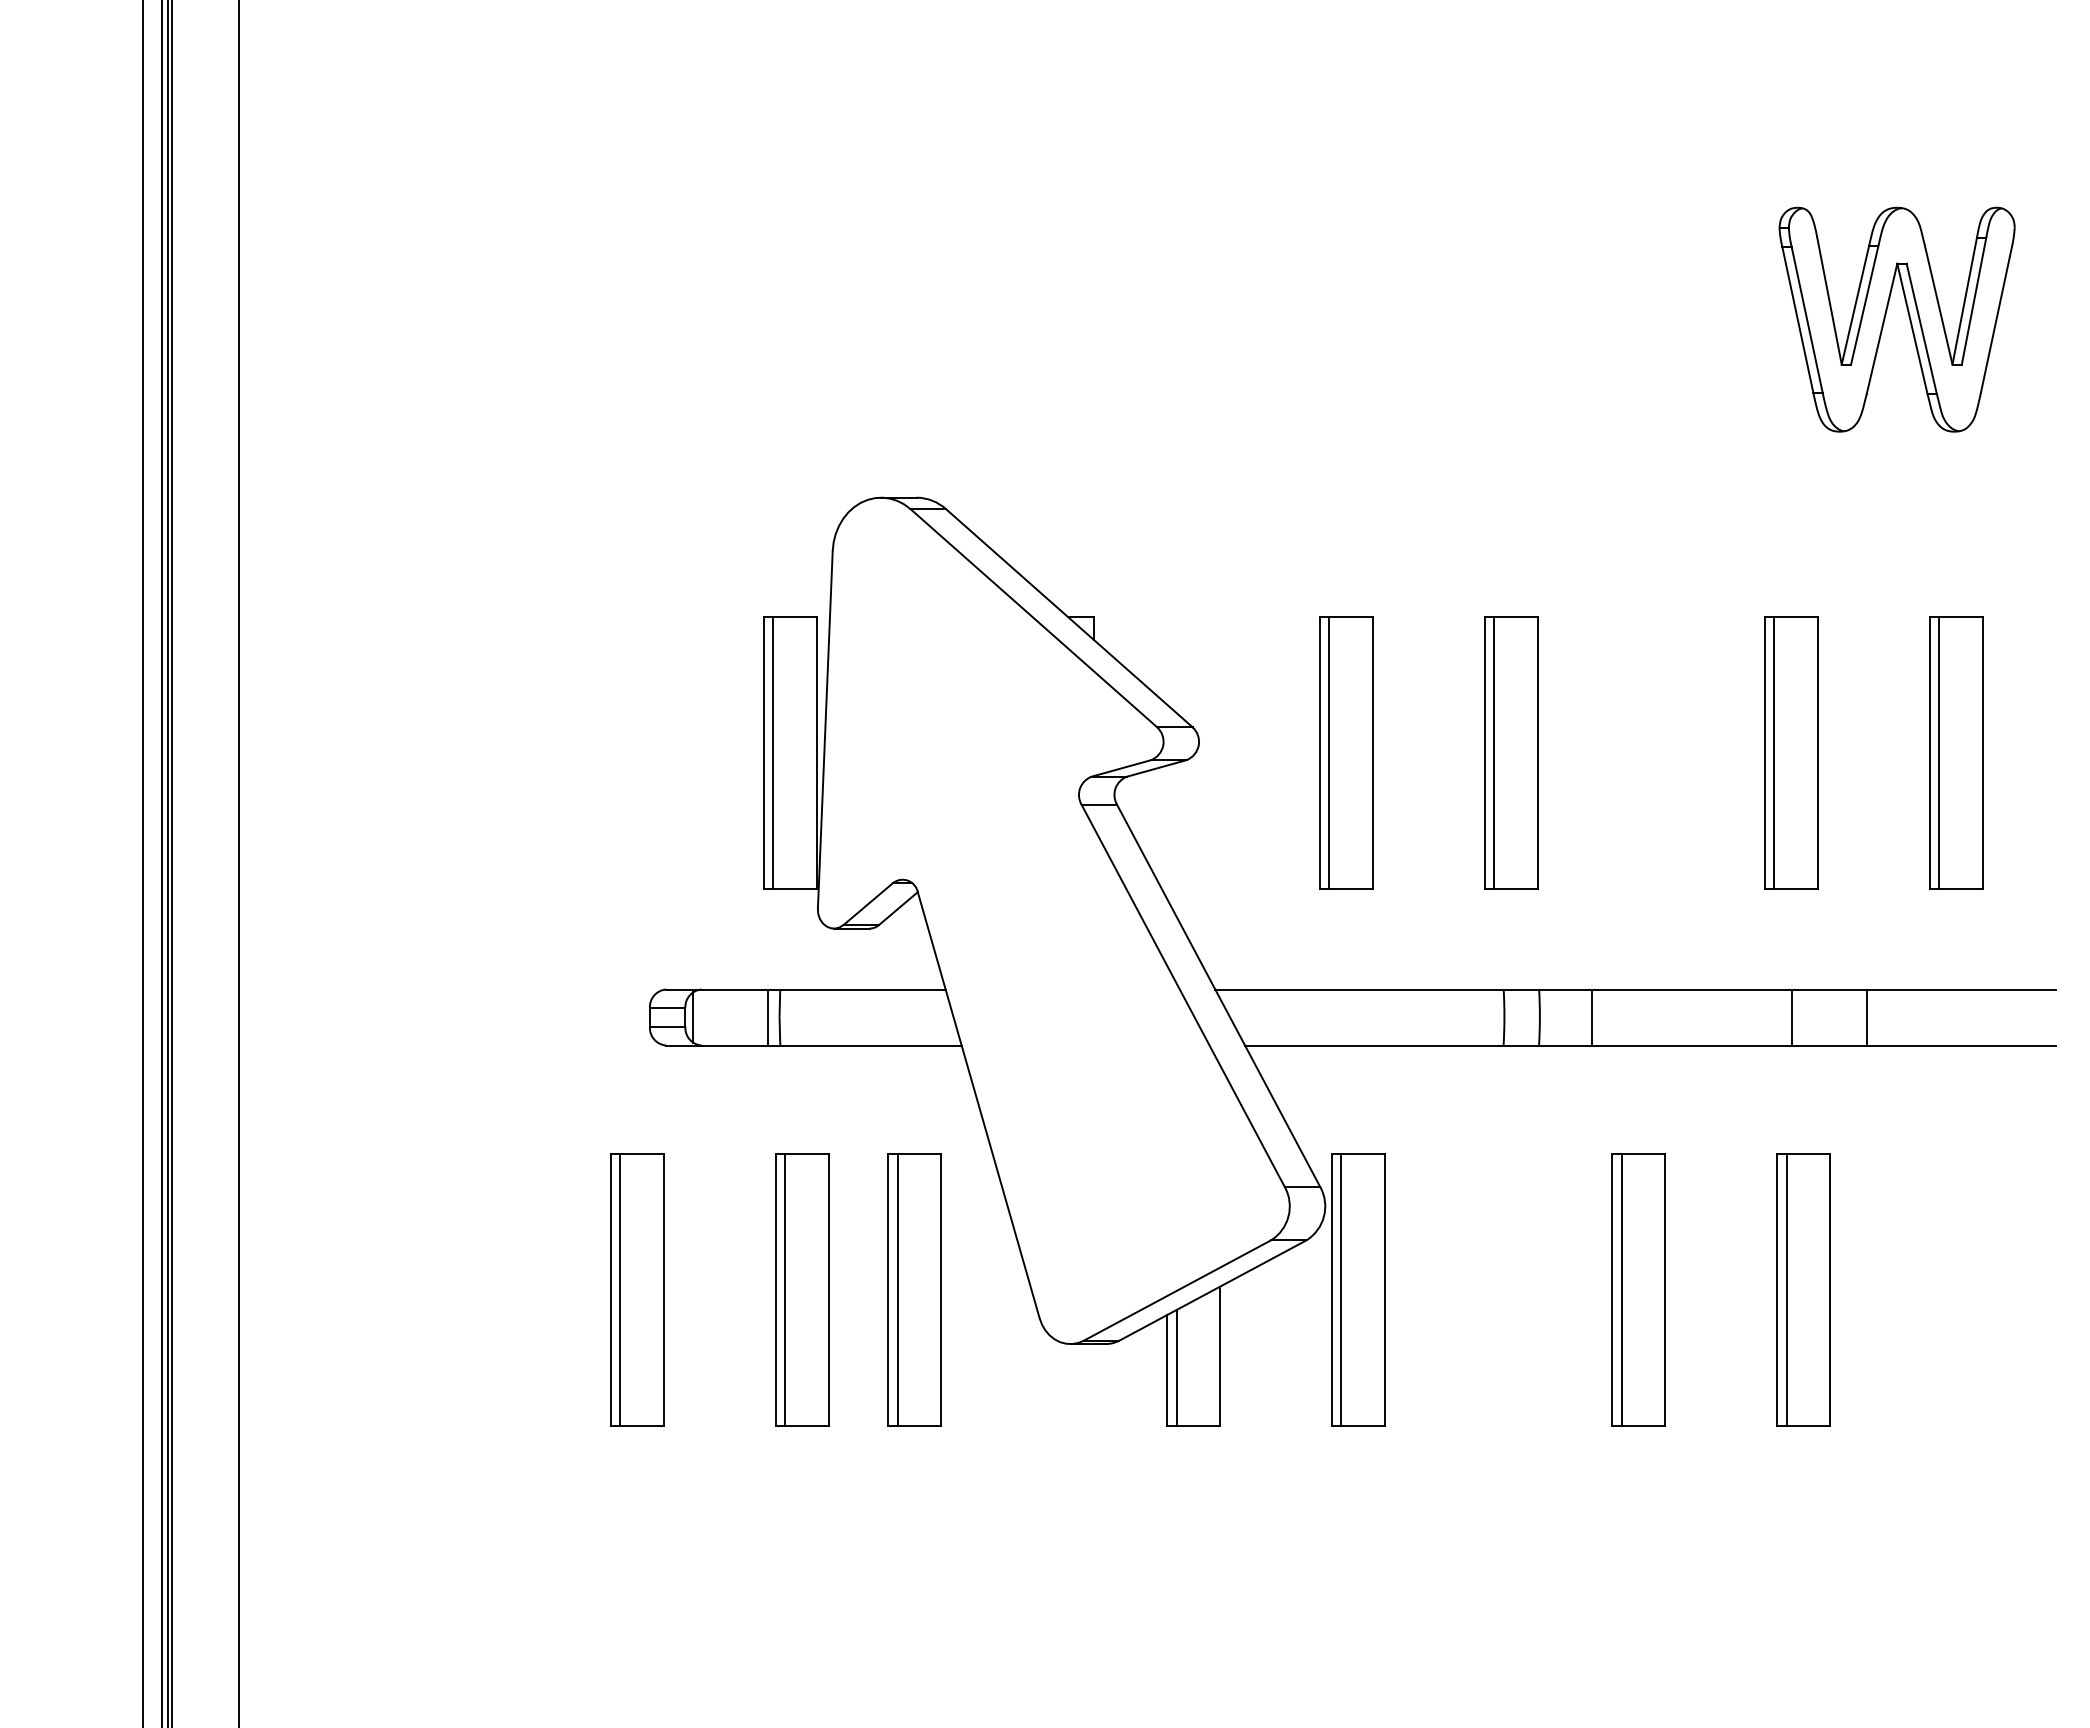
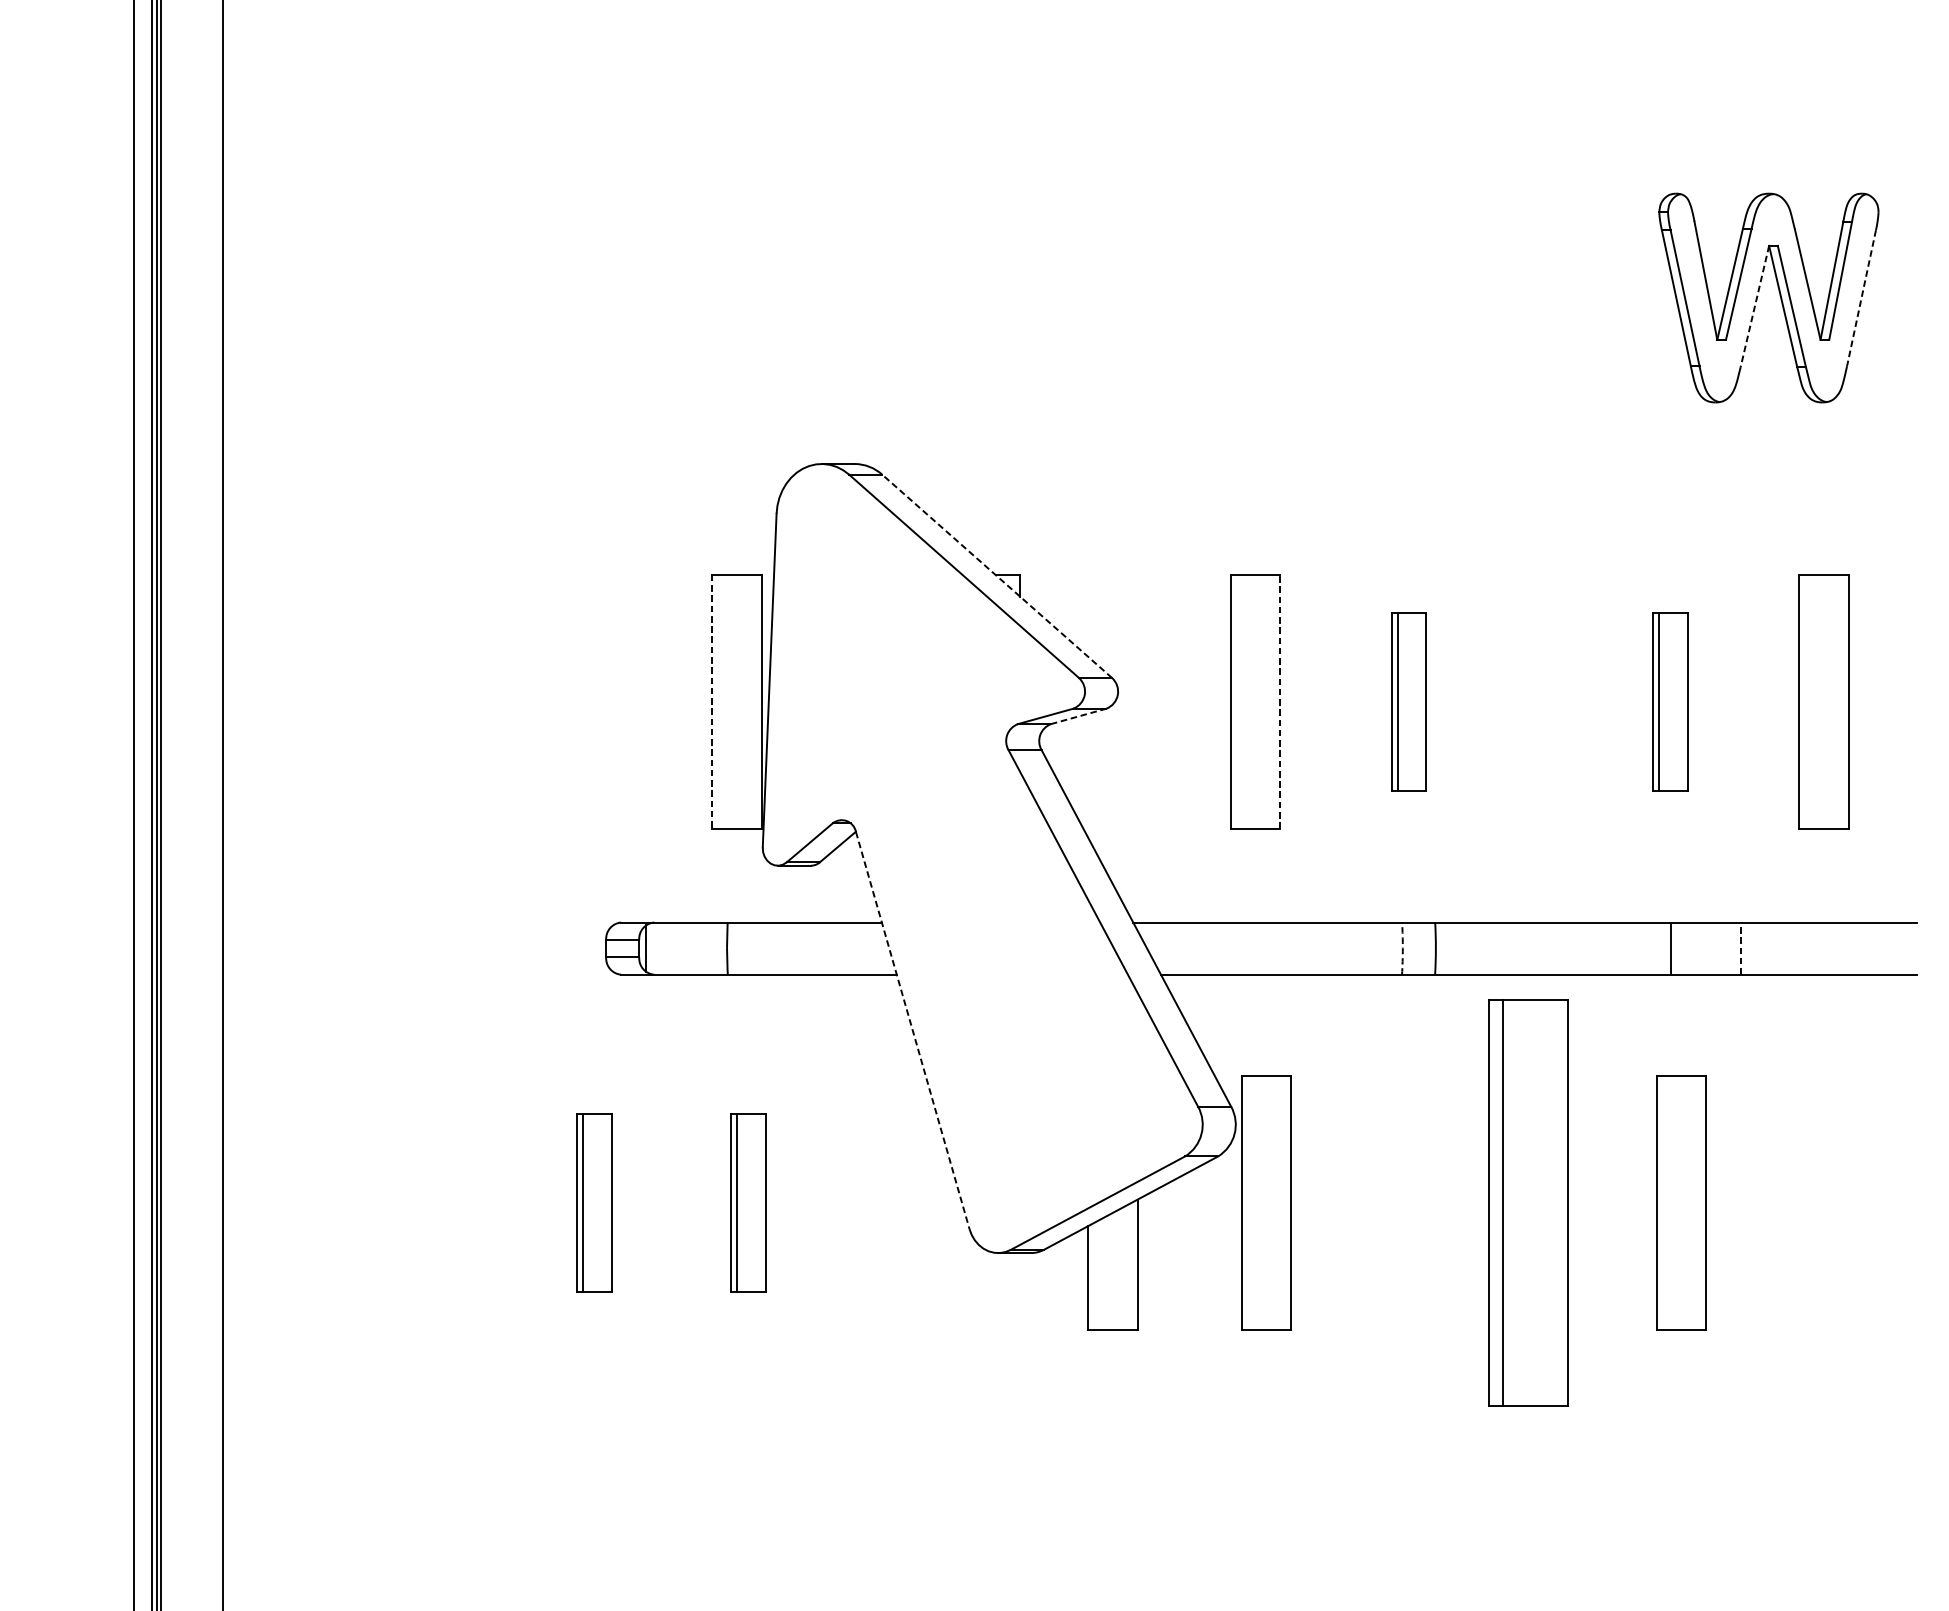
line: (1996, 319) -> (1861, 297), solid -> dashed
line: (1882, 328) -> (1755, 306), solid -> dashed
line: (1069, 618) -> (997, 576), solid -> dashed
line: (772, 752) -> (720, 701), removed
line: (1329, 752) -> (1239, 701), removed
line: (1372, 752) -> (1279, 701), solid -> dashed
part: (1511, 752) -> (1409, 701), size x0.7
part: (1791, 752) -> (1670, 701), size x0.7
line: (1939, 752) -> (1808, 701), removed
line: (763, 753) -> (712, 702), solid -> dashed
line: (1156, 768) -> (1078, 716), solid -> dashed
line: (767, 1017) -> (715, 948), removed
arc: (1504, 1017) -> (1402, 948), solid -> dashed
line: (1592, 1017) -> (1484, 948), removed
line: (1866, 1017) -> (1740, 948), solid -> dashed
line: (978, 1105) -> (912, 1030), solid -> dashed
part: (637, 1289) -> (594, 1202), size x0.7
part: (802, 1289) -> (748, 1202), size x0.7
part: (914, 1289) -> (852, 1202), removed
part: (1638, 1289) -> (1527, 1202), size x1.6
line: (1341, 1290) -> (1250, 1203), removed
line: (1786, 1290) -> (1665, 1203), removed
line: (1176, 1368) -> (1097, 1275), removed

